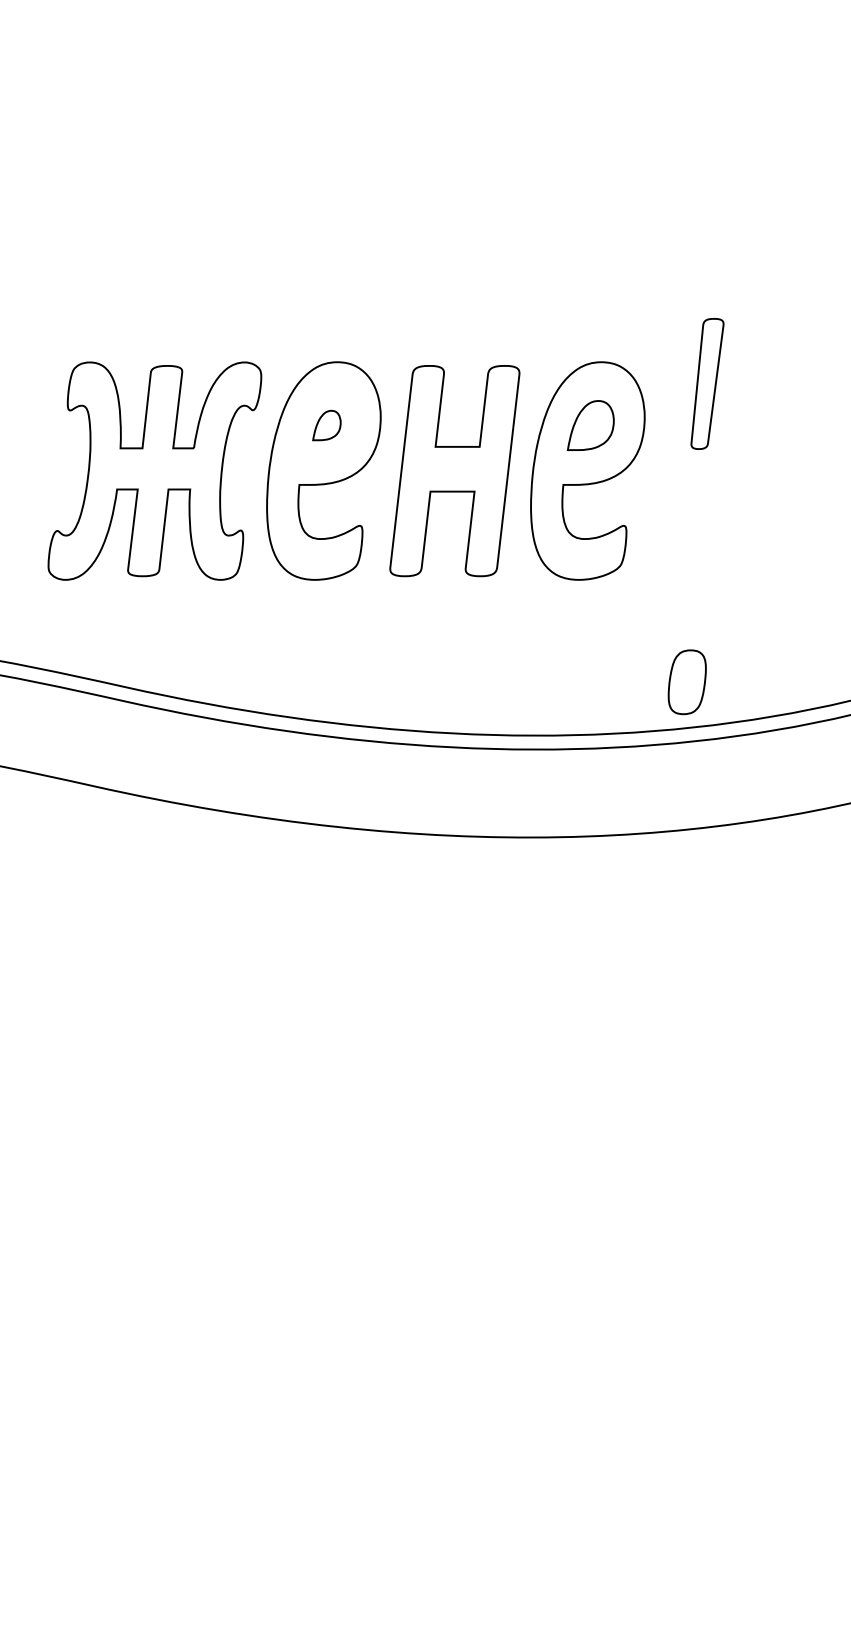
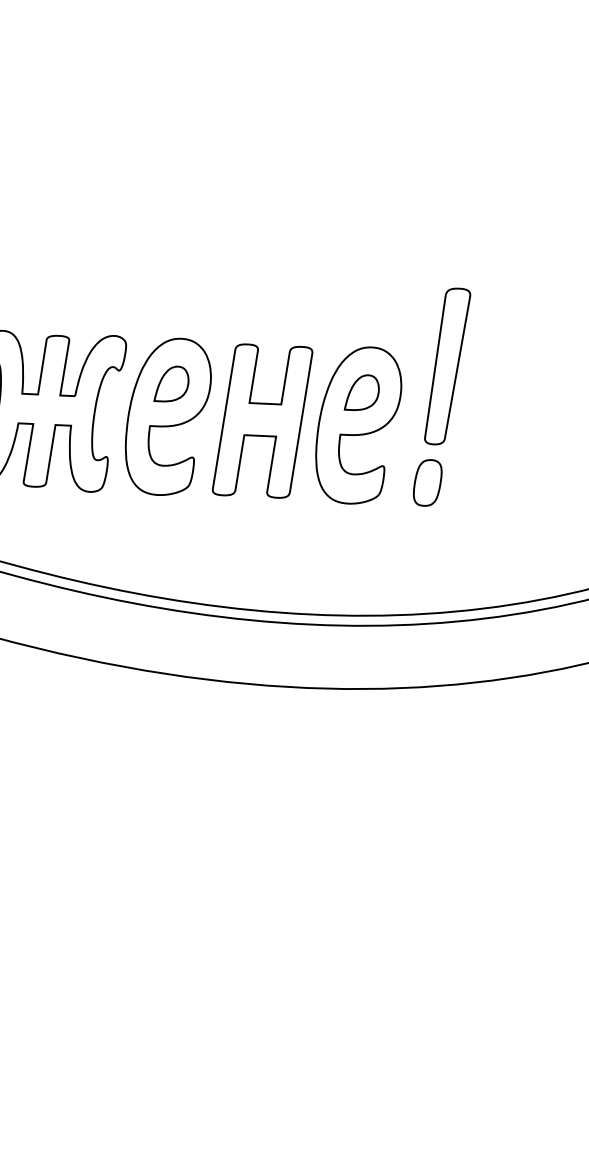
part: (707, 383) -> (447, 366), size x1.67
part: (326, 425) -> (171, 384), size x1.67
part: (686, 682) -> (427, 483), moved

